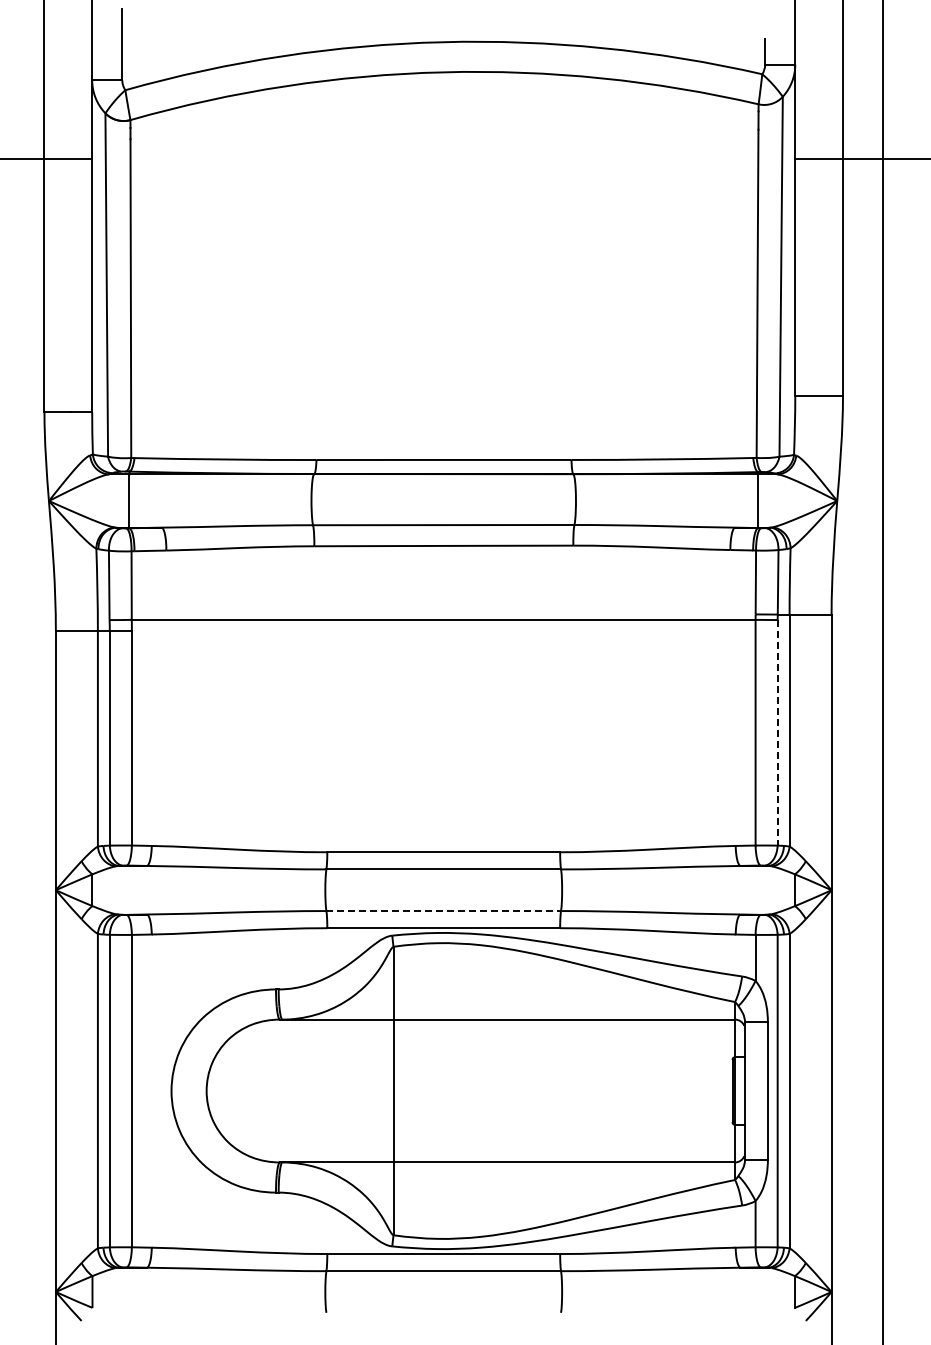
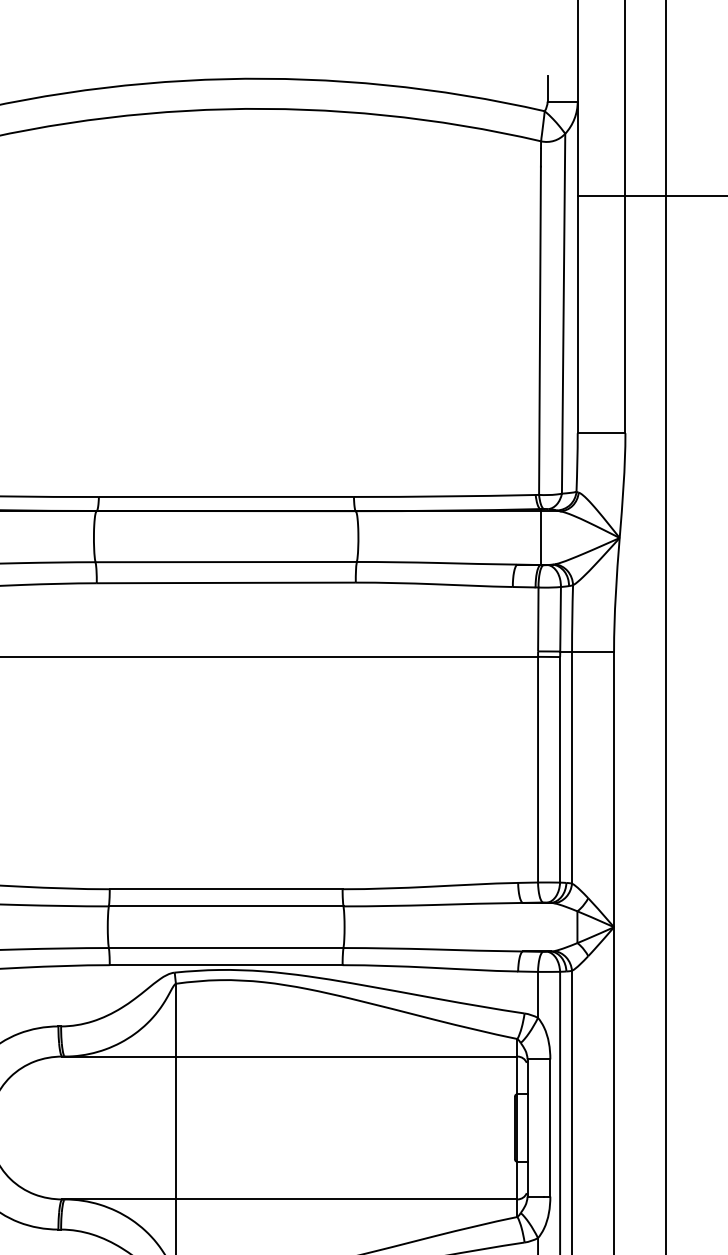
line: (777, 732) -> (559, 769), dashed -> solid
line: (444, 911) -> (226, 948), dashed -> solid

